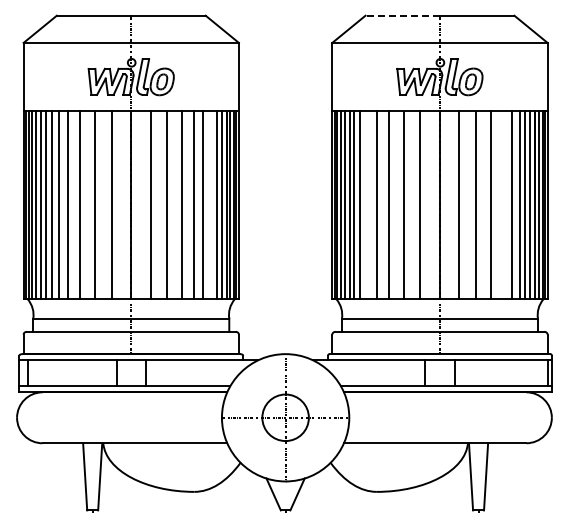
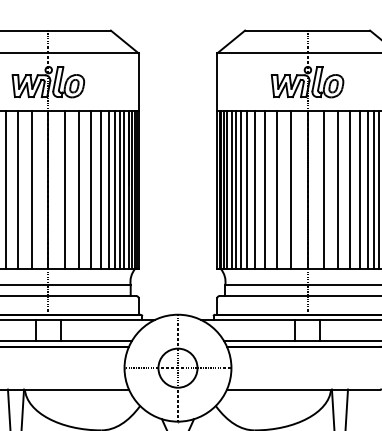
line: (402, 15) -> (276, 30), dashed -> solid
line: (210, 205) -> (114, 189), added
line: (367, 205) -> (246, 189), added
line: (502, 205) -> (360, 189), added

